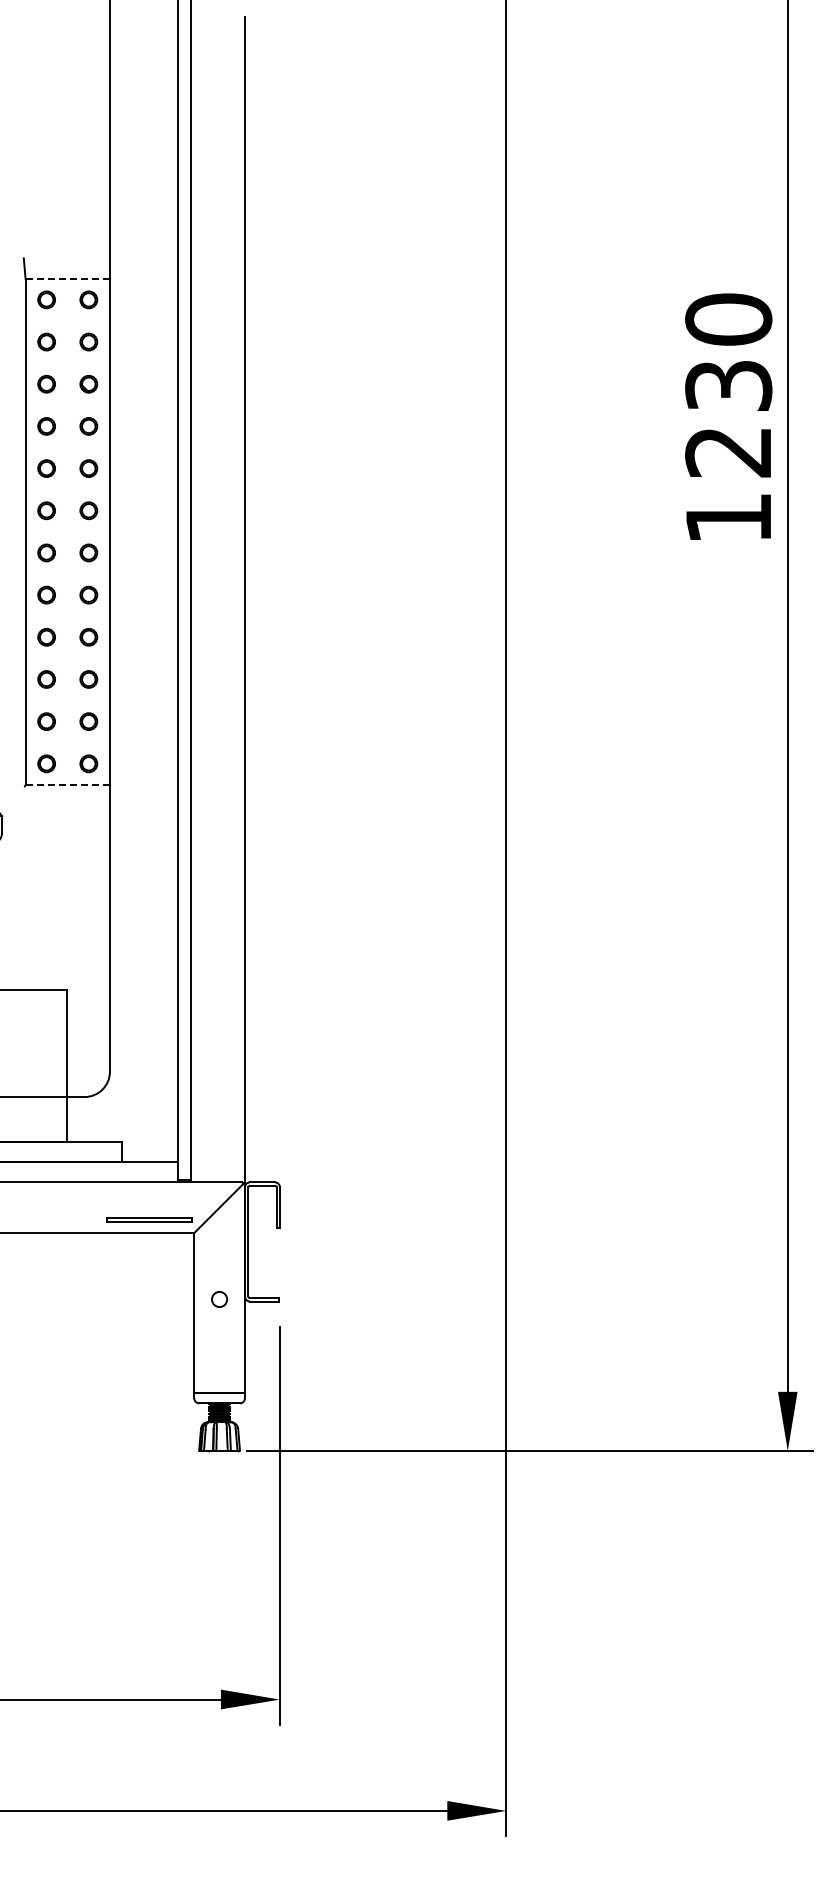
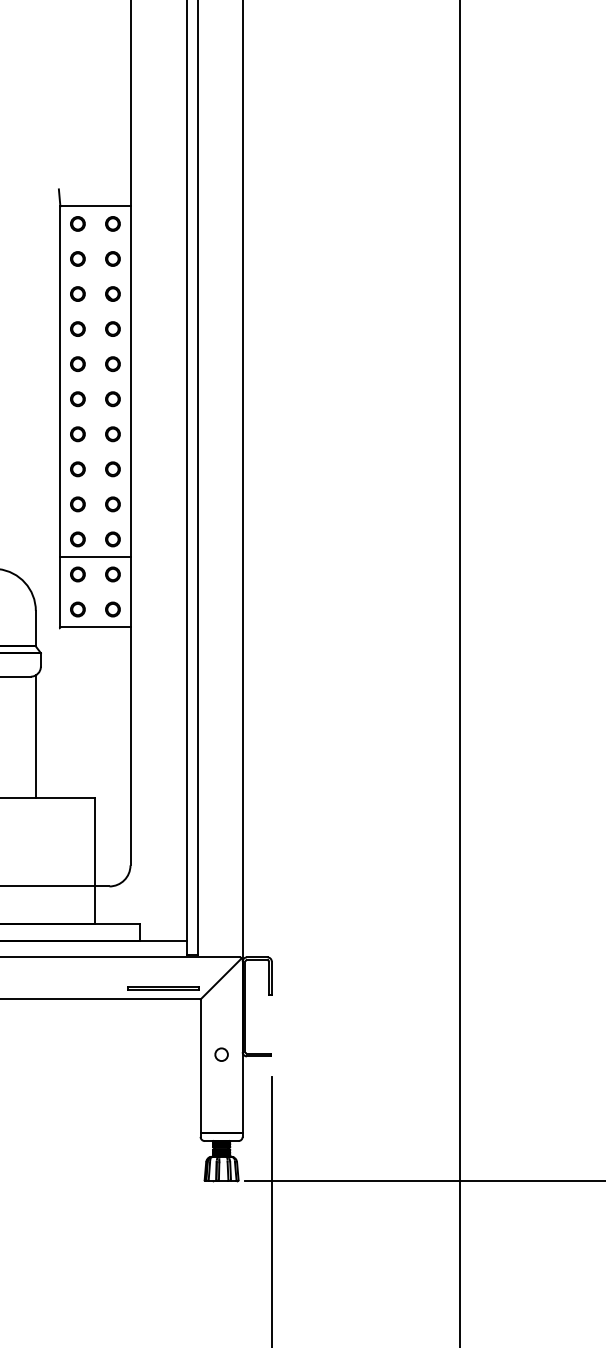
line: (67, 278) -> (95, 206), dashed -> solid
line: (67, 700) -> (95, 556), added
line: (67, 784) -> (95, 626), dashed -> solid

